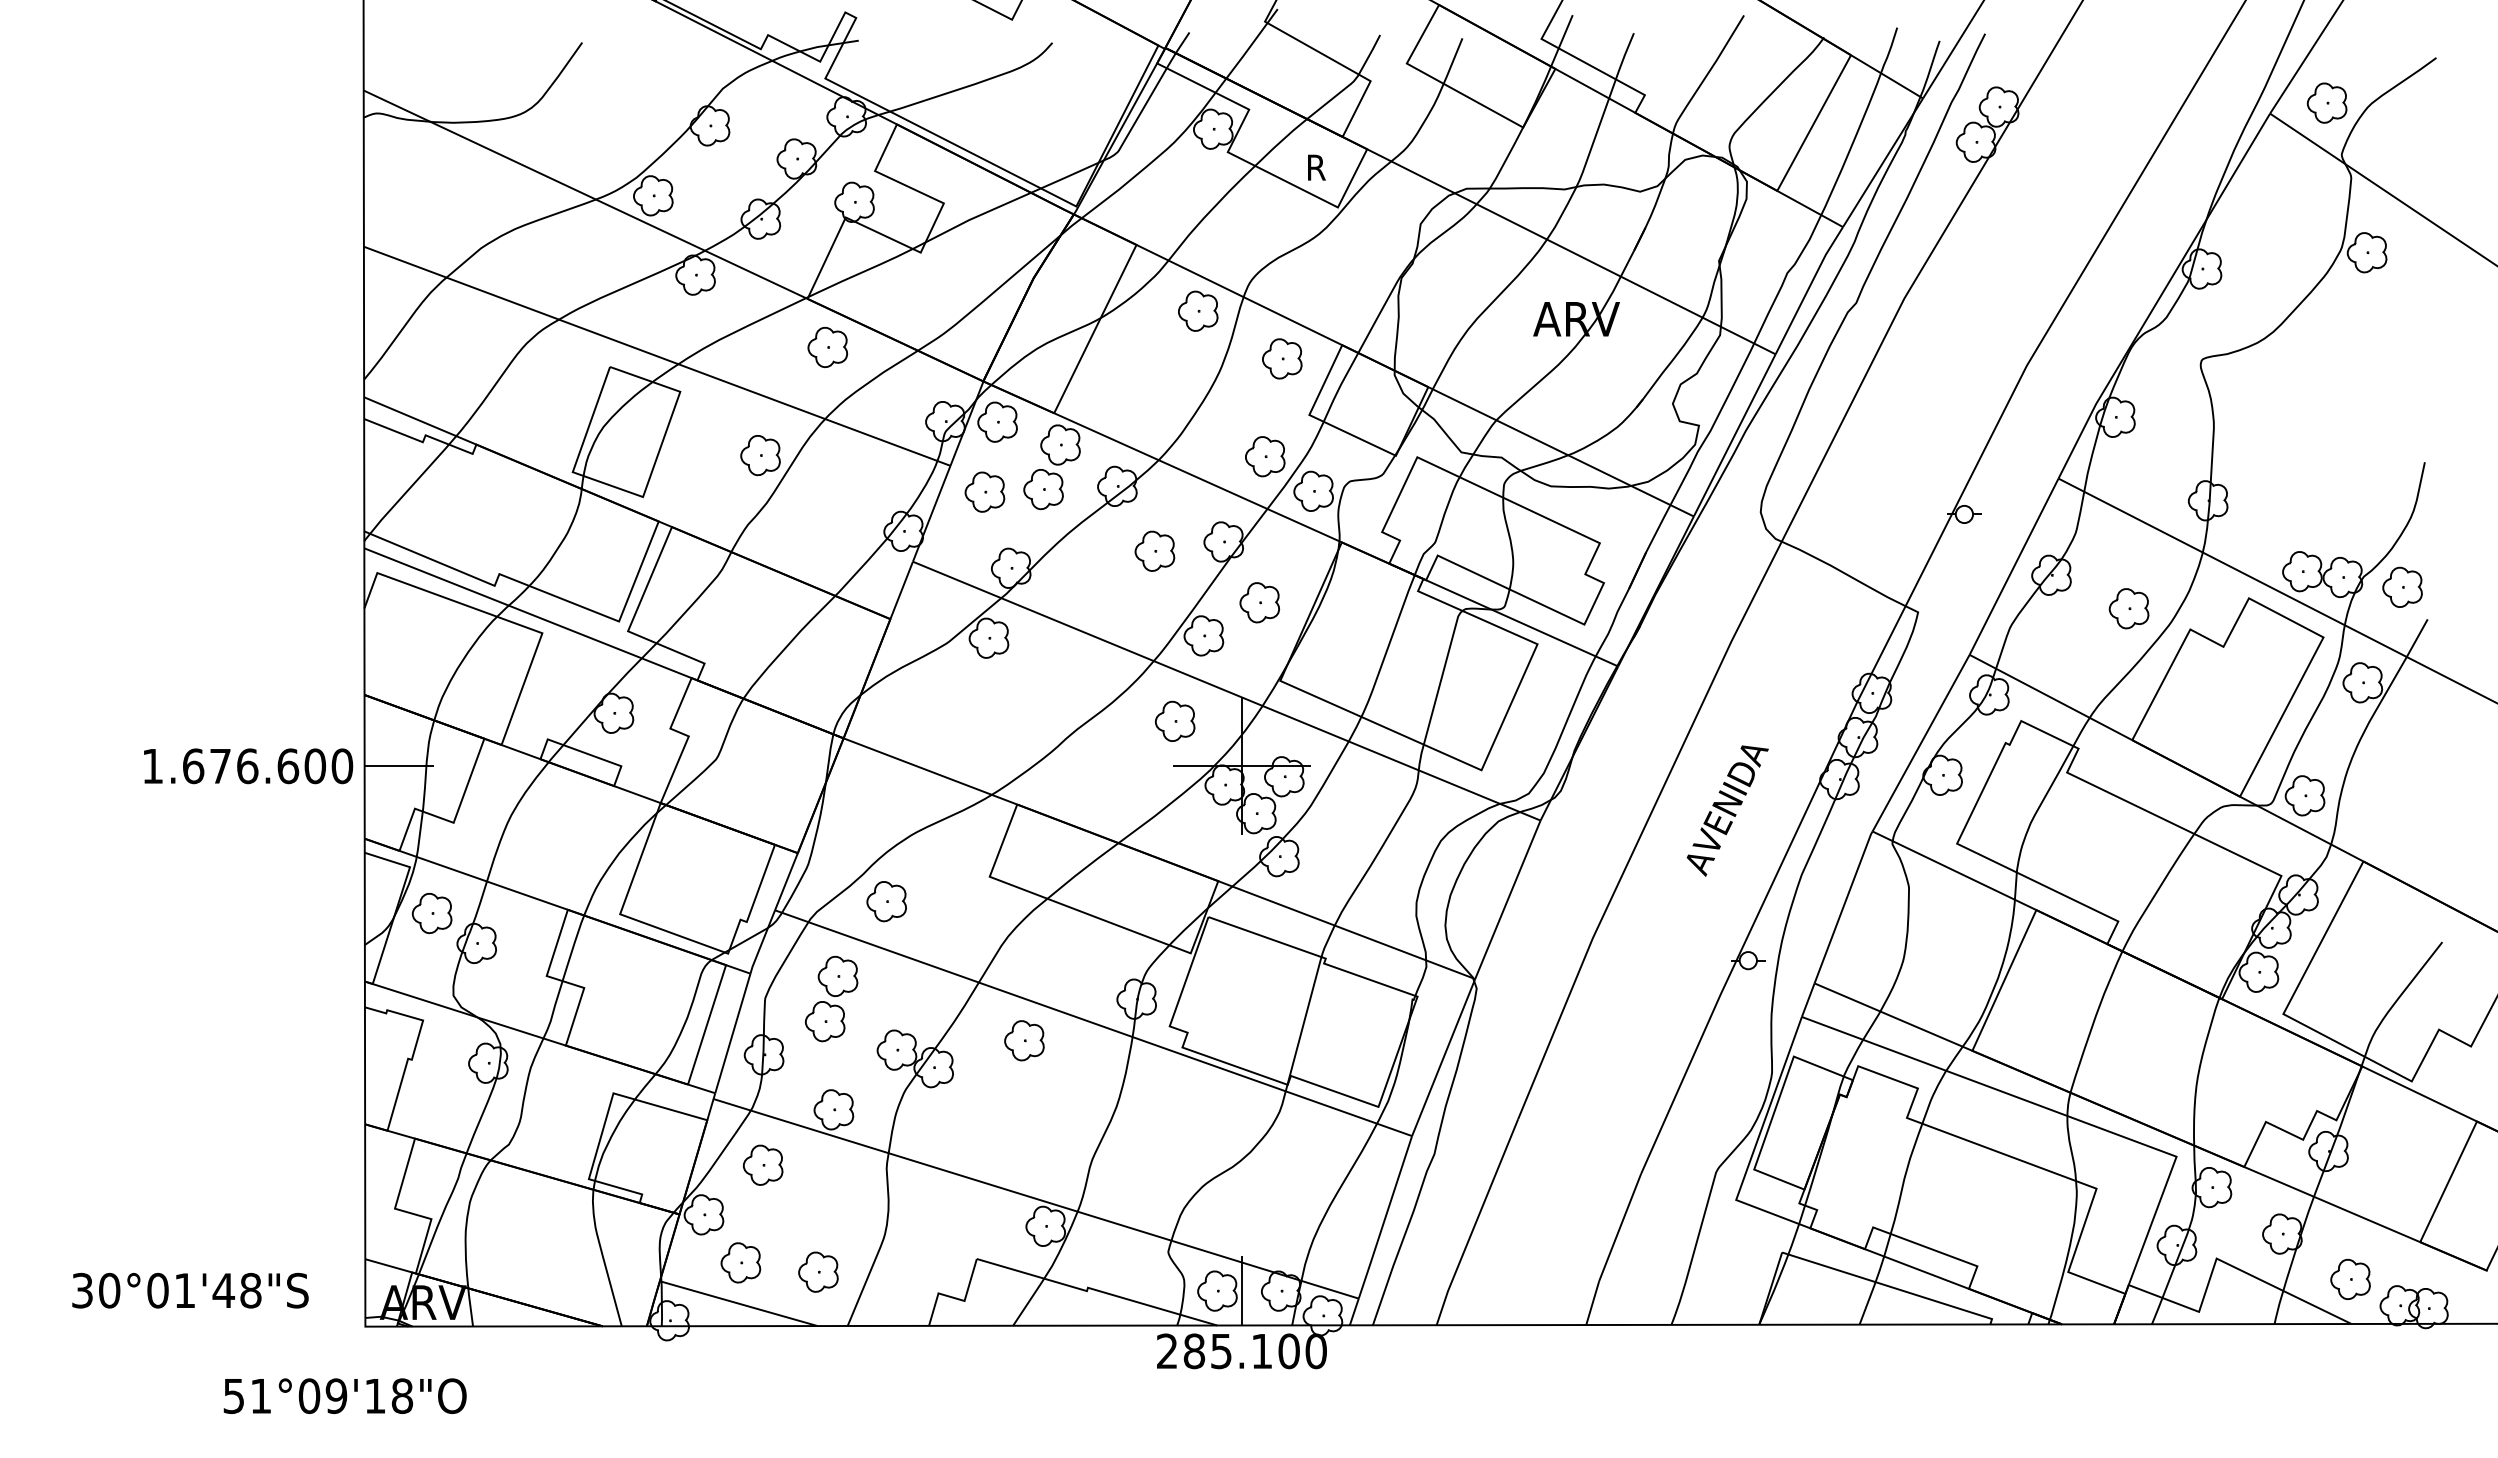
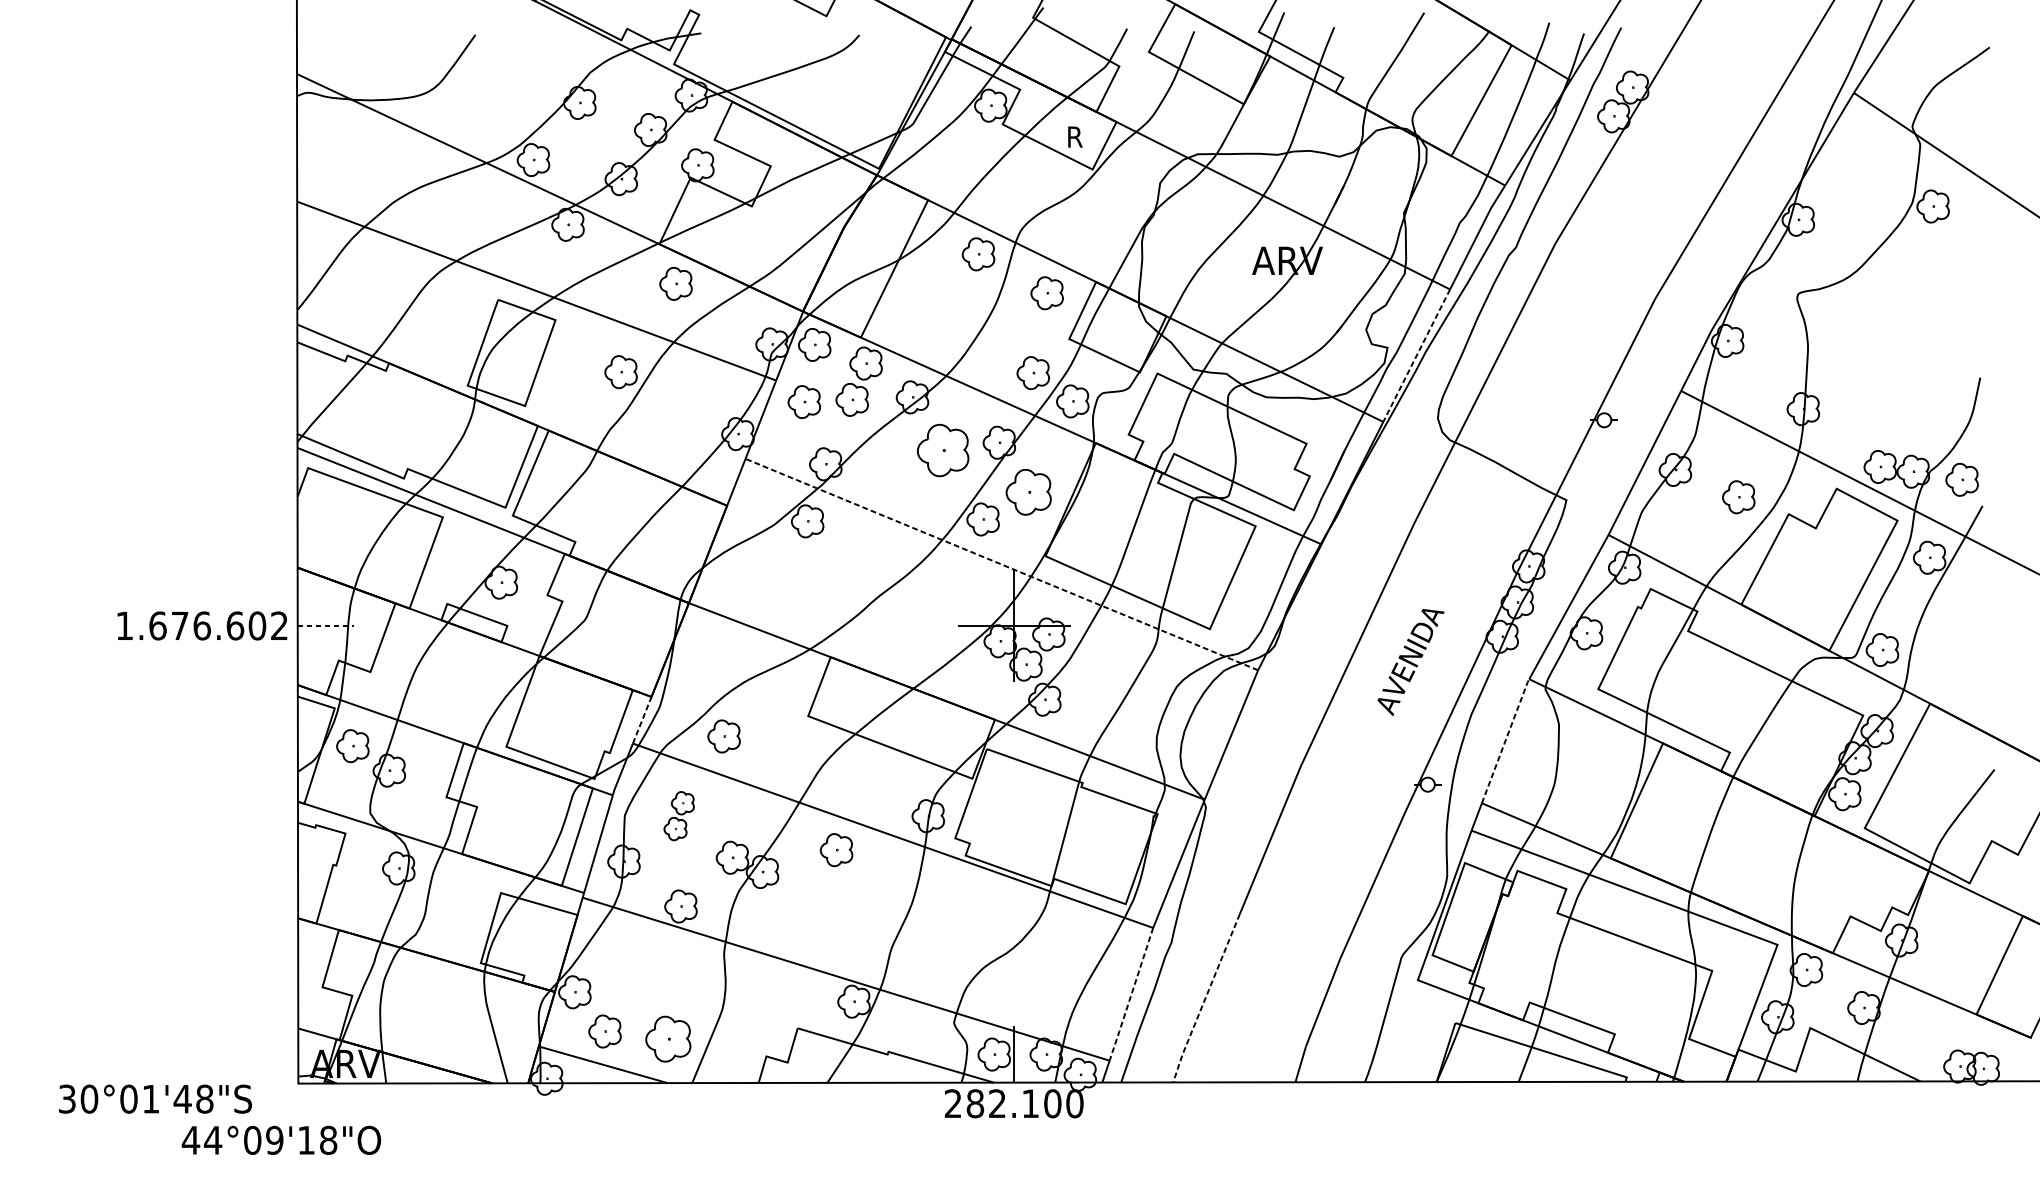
part: (2326, 102) -> (1899, 83), removed
line: (1734, 435) -> (1416, 355), solid -> dashed
part: (1154, 550) -> (942, 449), size x1.6
part: (1259, 602) -> (1028, 492), size x1.4
line: (1226, 690) -> (1001, 564), solid -> dashed
part: (1175, 720) -> (959, 588), removed
text: (342, 766) -> (279, 626), 1.676.600 -> 1.676.602
line: (399, 766) -> (326, 626), solid -> dashed
line: (786, 881) -> (642, 720), solid -> dashed
line: (1843, 906) -> (1505, 740), solid -> dashed
part: (831, 999) -> (679, 816), size x0.7
part: (762, 1164) -> (622, 951), removed
line: (1385, 1218) -> (1131, 995), solid -> dashed
line: (1475, 1222) -> (1204, 998), solid -> dashed
part: (818, 1271) -> (668, 1038), size x1.4
part: (2350, 1279) -> (1919, 1045), removed
text: (190, 1290) -> (155, 1098), moved
text: (1221, 1351) -> (997, 1103), 285.100 -> 282.100
text: (247, 1396) -> (202, 1140), 51°09'18"O -> 44°09'18"O

